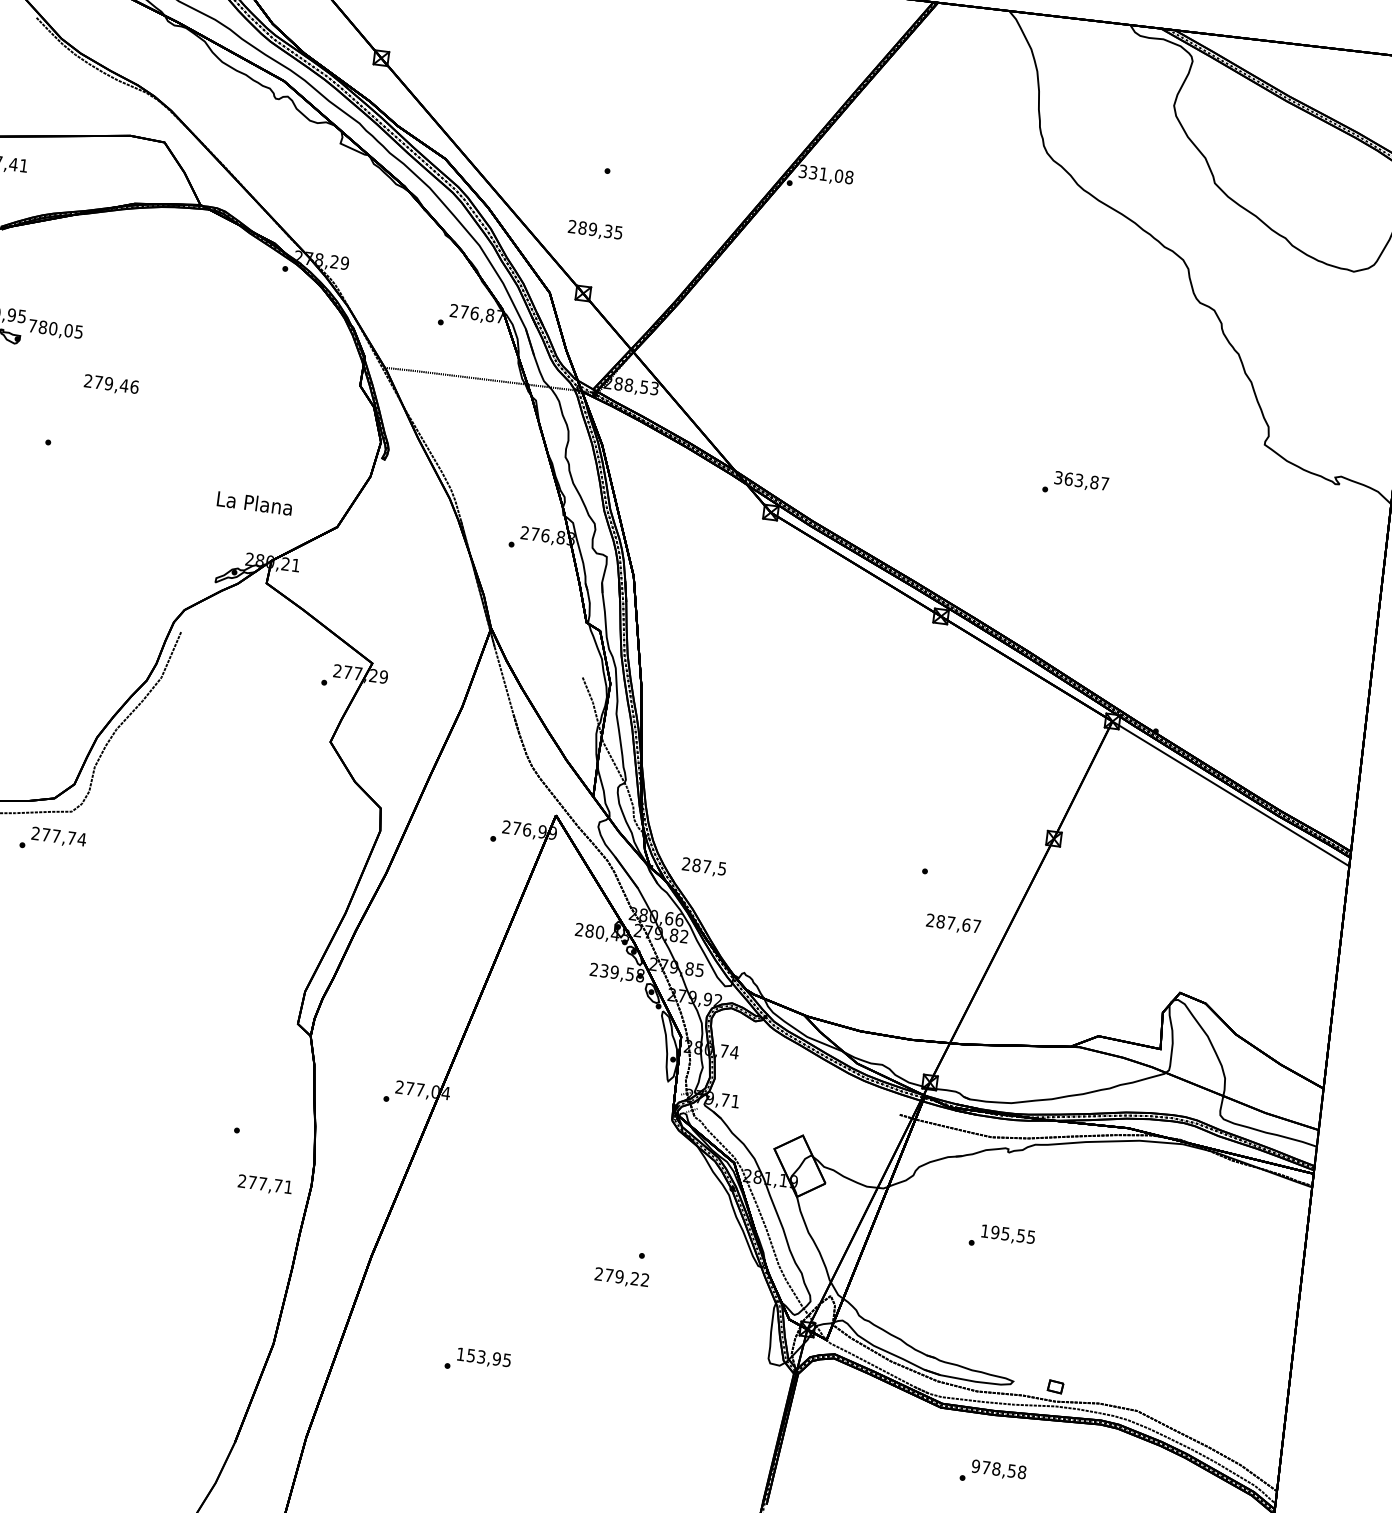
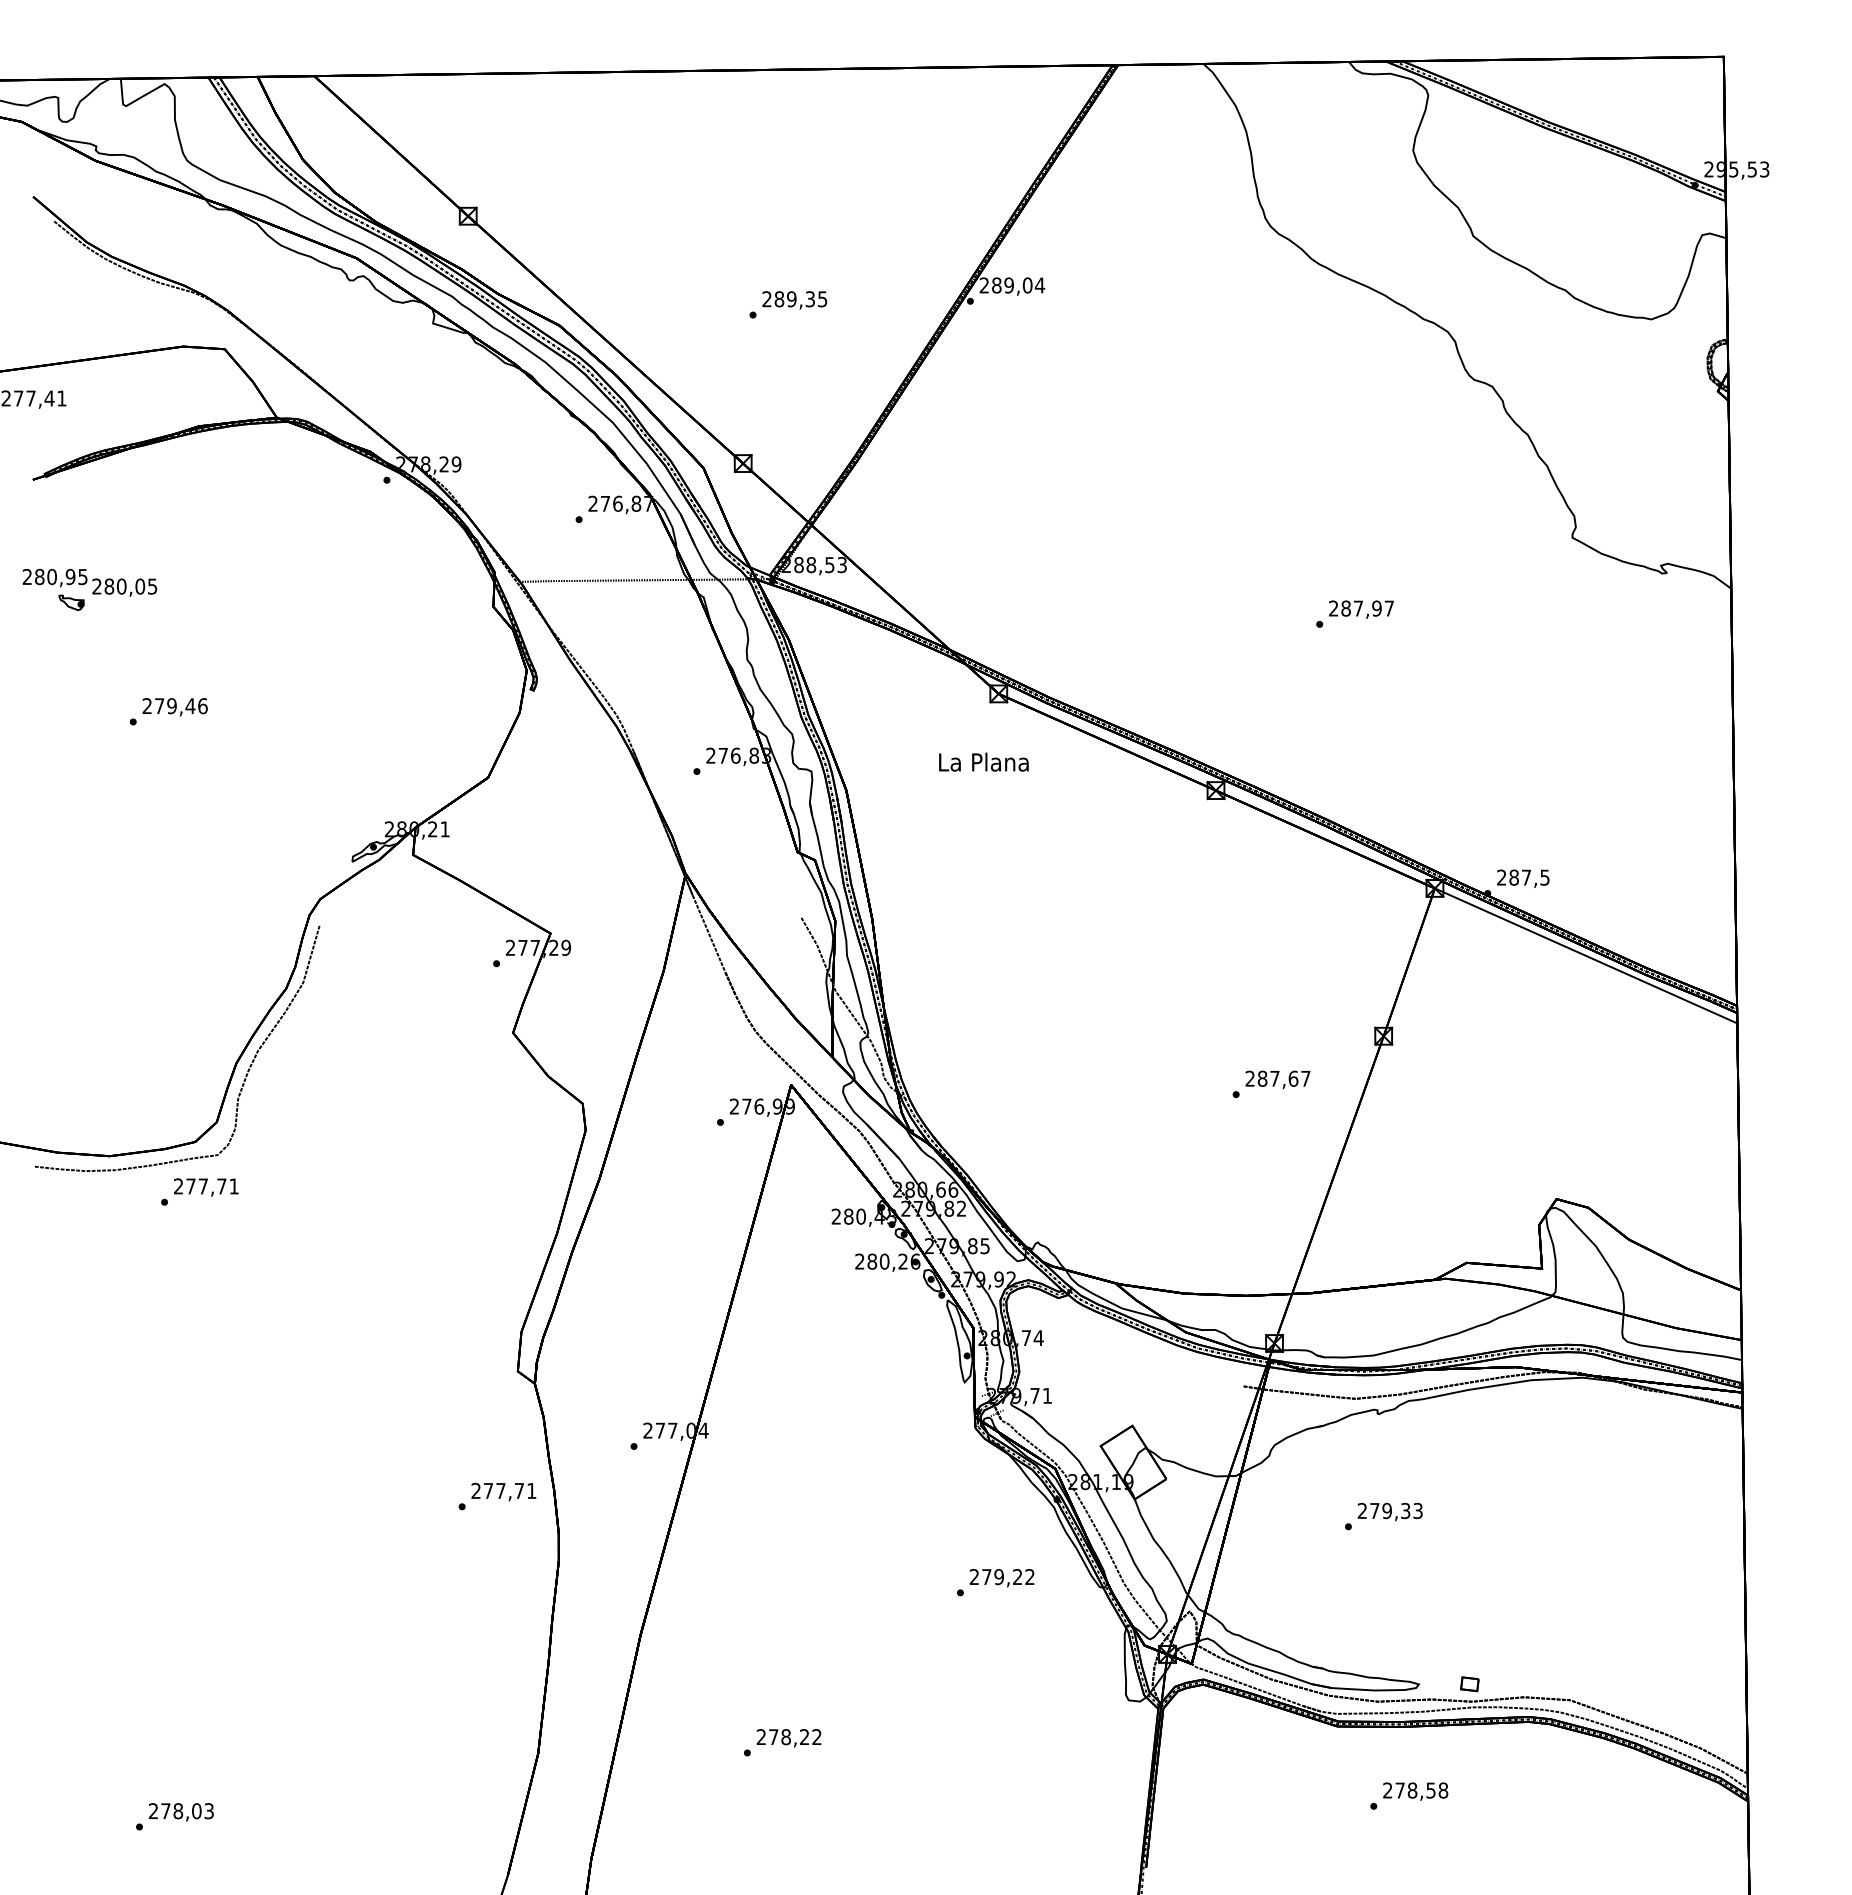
text: (826, 174) -> (1012, 285), 331,08 -> 289,04
text: (595, 230) -> (794, 300), moved
text: (32, 325) -> (96, 586), 780,05 -> 280,05
text: (110, 385) -> (174, 707), moved
text: (1076, 480) -> (1355, 608), 363,87 -> 287,97
text: (254, 502) -> (983, 761), moved
text: (82, 839) -> (234, 1186), 277,74 -> 277,71
text: (704, 867) -> (1523, 878), moved
text: (953, 924) -> (1277, 1079), moved
text: (622, 973) -> (893, 1261), 239,58 -> 280,26
text: (264, 1184) -> (503, 1491), moved
text: (1007, 1233) -> (1389, 1510), 195,55 -> 279,33
text: (621, 1278) -> (1001, 1578), moved
text: (483, 1357) -> (788, 1737), 153,95 -> 278,22
text: (975, 1466) -> (1387, 1790), 978,58 -> 278,58

